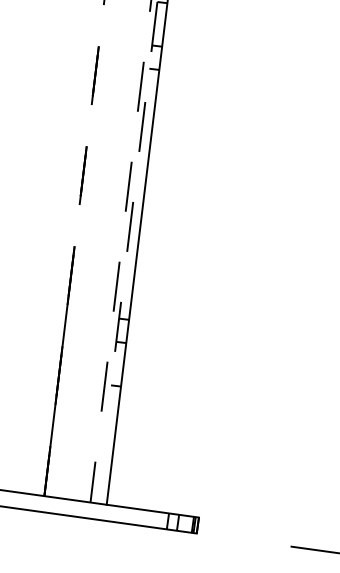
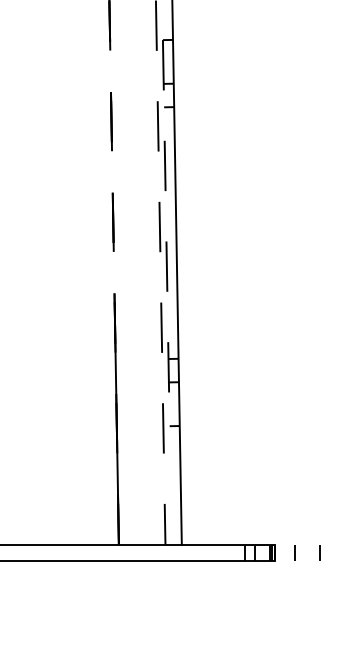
line: (217, 527) -> (294, 552), added
line: (242, 531) -> (319, 552), added

